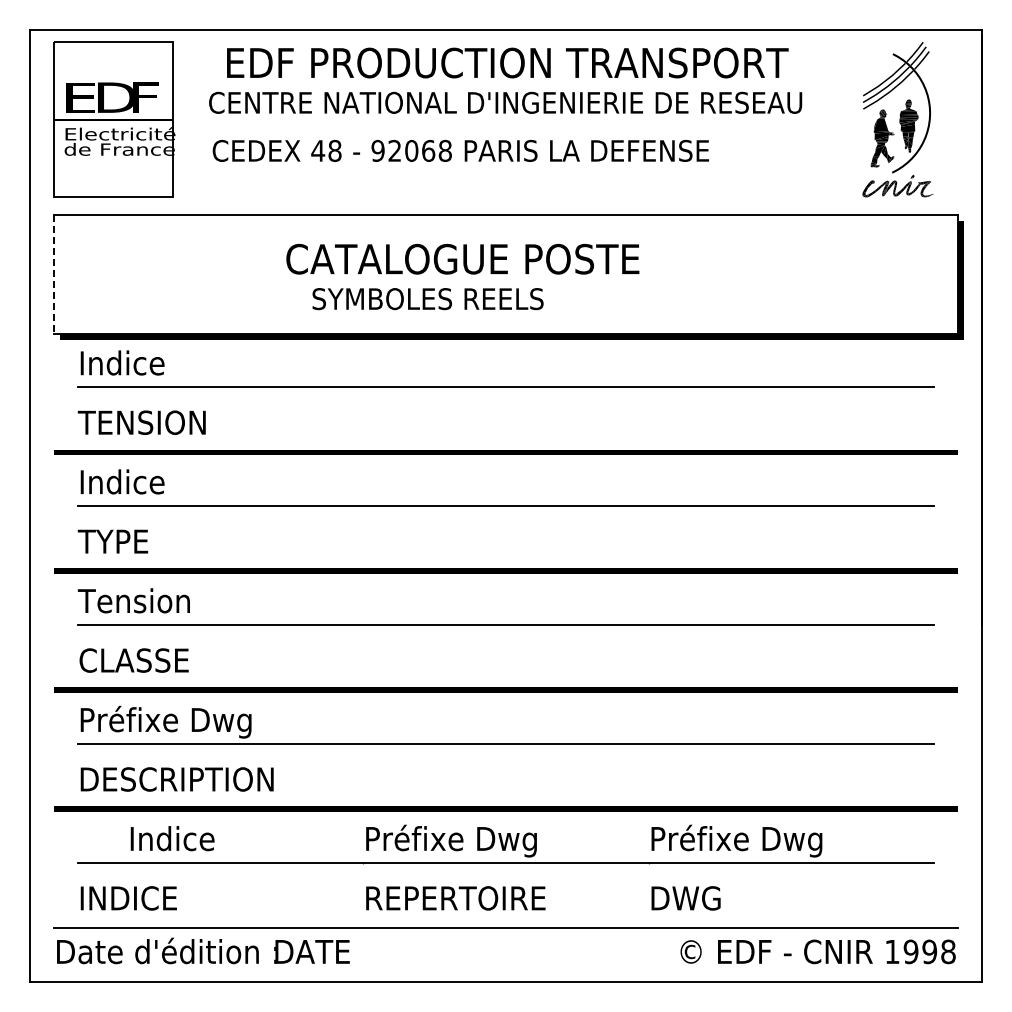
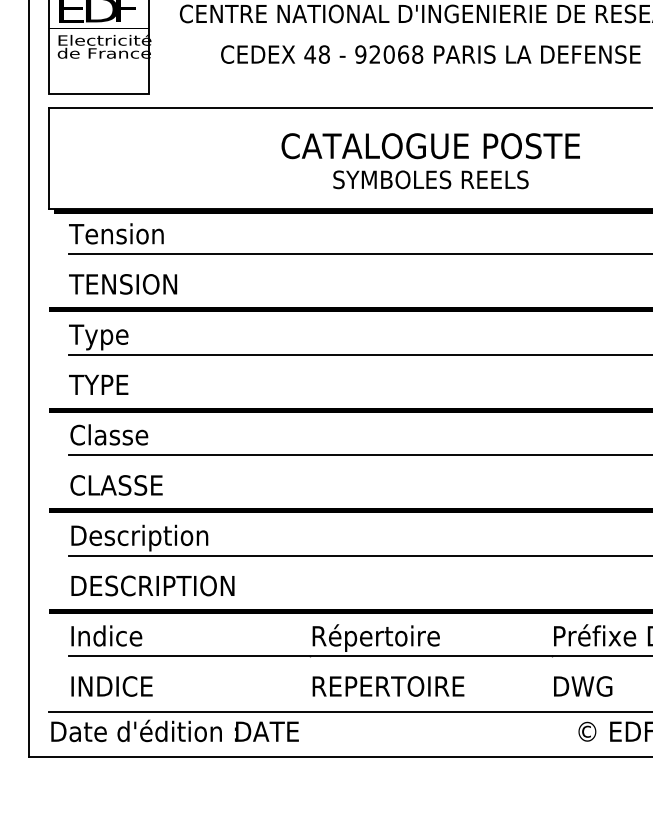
text: (460, 150) -> (430, 54), moved
text: (462, 258) -> (430, 145), moved
line: (54, 274) -> (49, 159), dashed -> solid
text: (427, 299) -> (430, 180), moved
text: (133, 362) -> (115, 233), Indice -> Tension
text: (120, 484) -> (105, 336), Indice -> Type
text: (133, 600) -> (115, 434), Tension -> Classe
text: (167, 721) -> (144, 536), Préfixe Dwg -> Description
text: (172, 838) -> (106, 635), moved
text: (452, 840) -> (385, 637), Préfixe Dwg -> Répertoire

